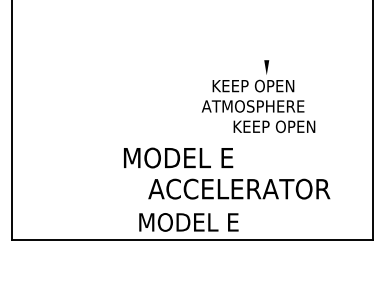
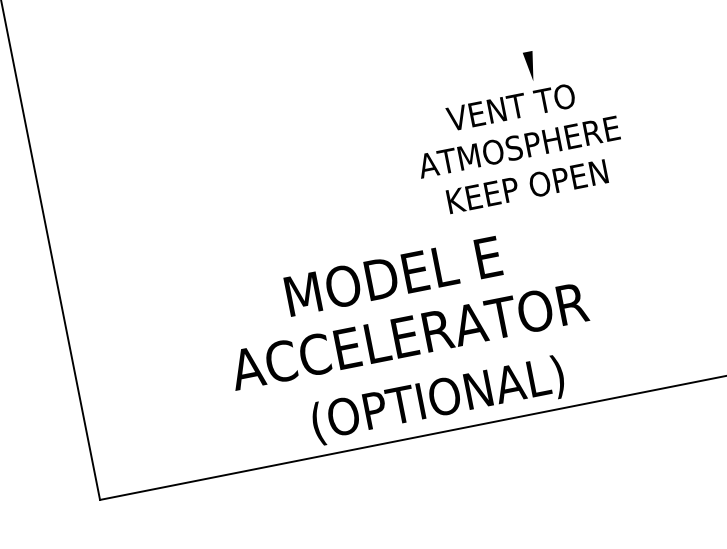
text: (253, 85) -> (511, 106), KEEP OPEN -> VENT TO
text: (274, 126) -> (527, 186), moved
text: (239, 188) -> (409, 334), moved
text: (188, 223) -> (438, 399), MODEL E -> (OPTIONAL)

